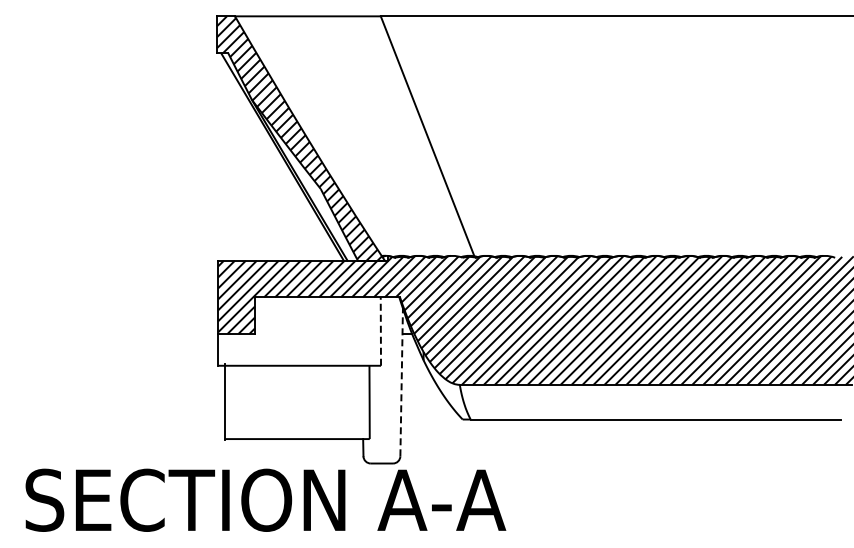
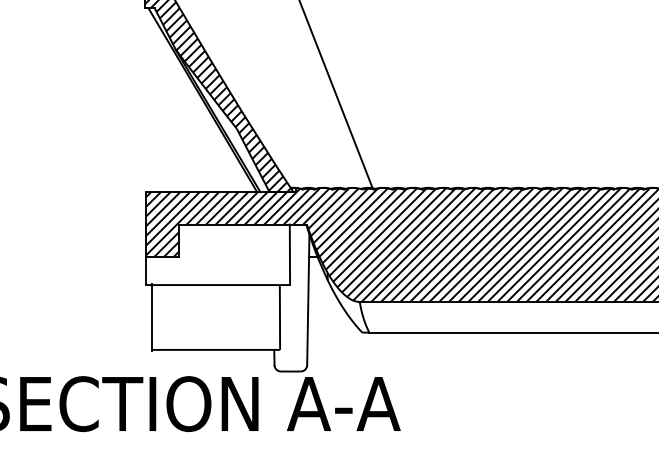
line: (380, 331) -> (289, 254), dashed -> solid
line: (401, 381) -> (308, 298), dashed -> solid

